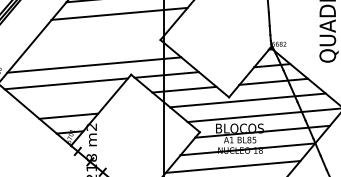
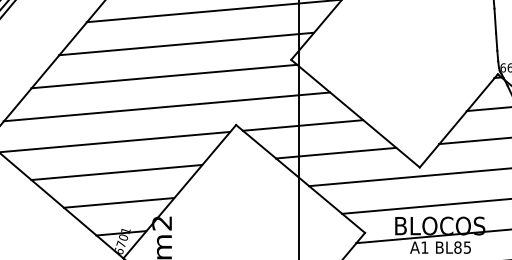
line: (104, 31) -> (186, 43), added
line: (92, 48) -> (163, 75), added
line: (67, 100) -> (116, 173), added

